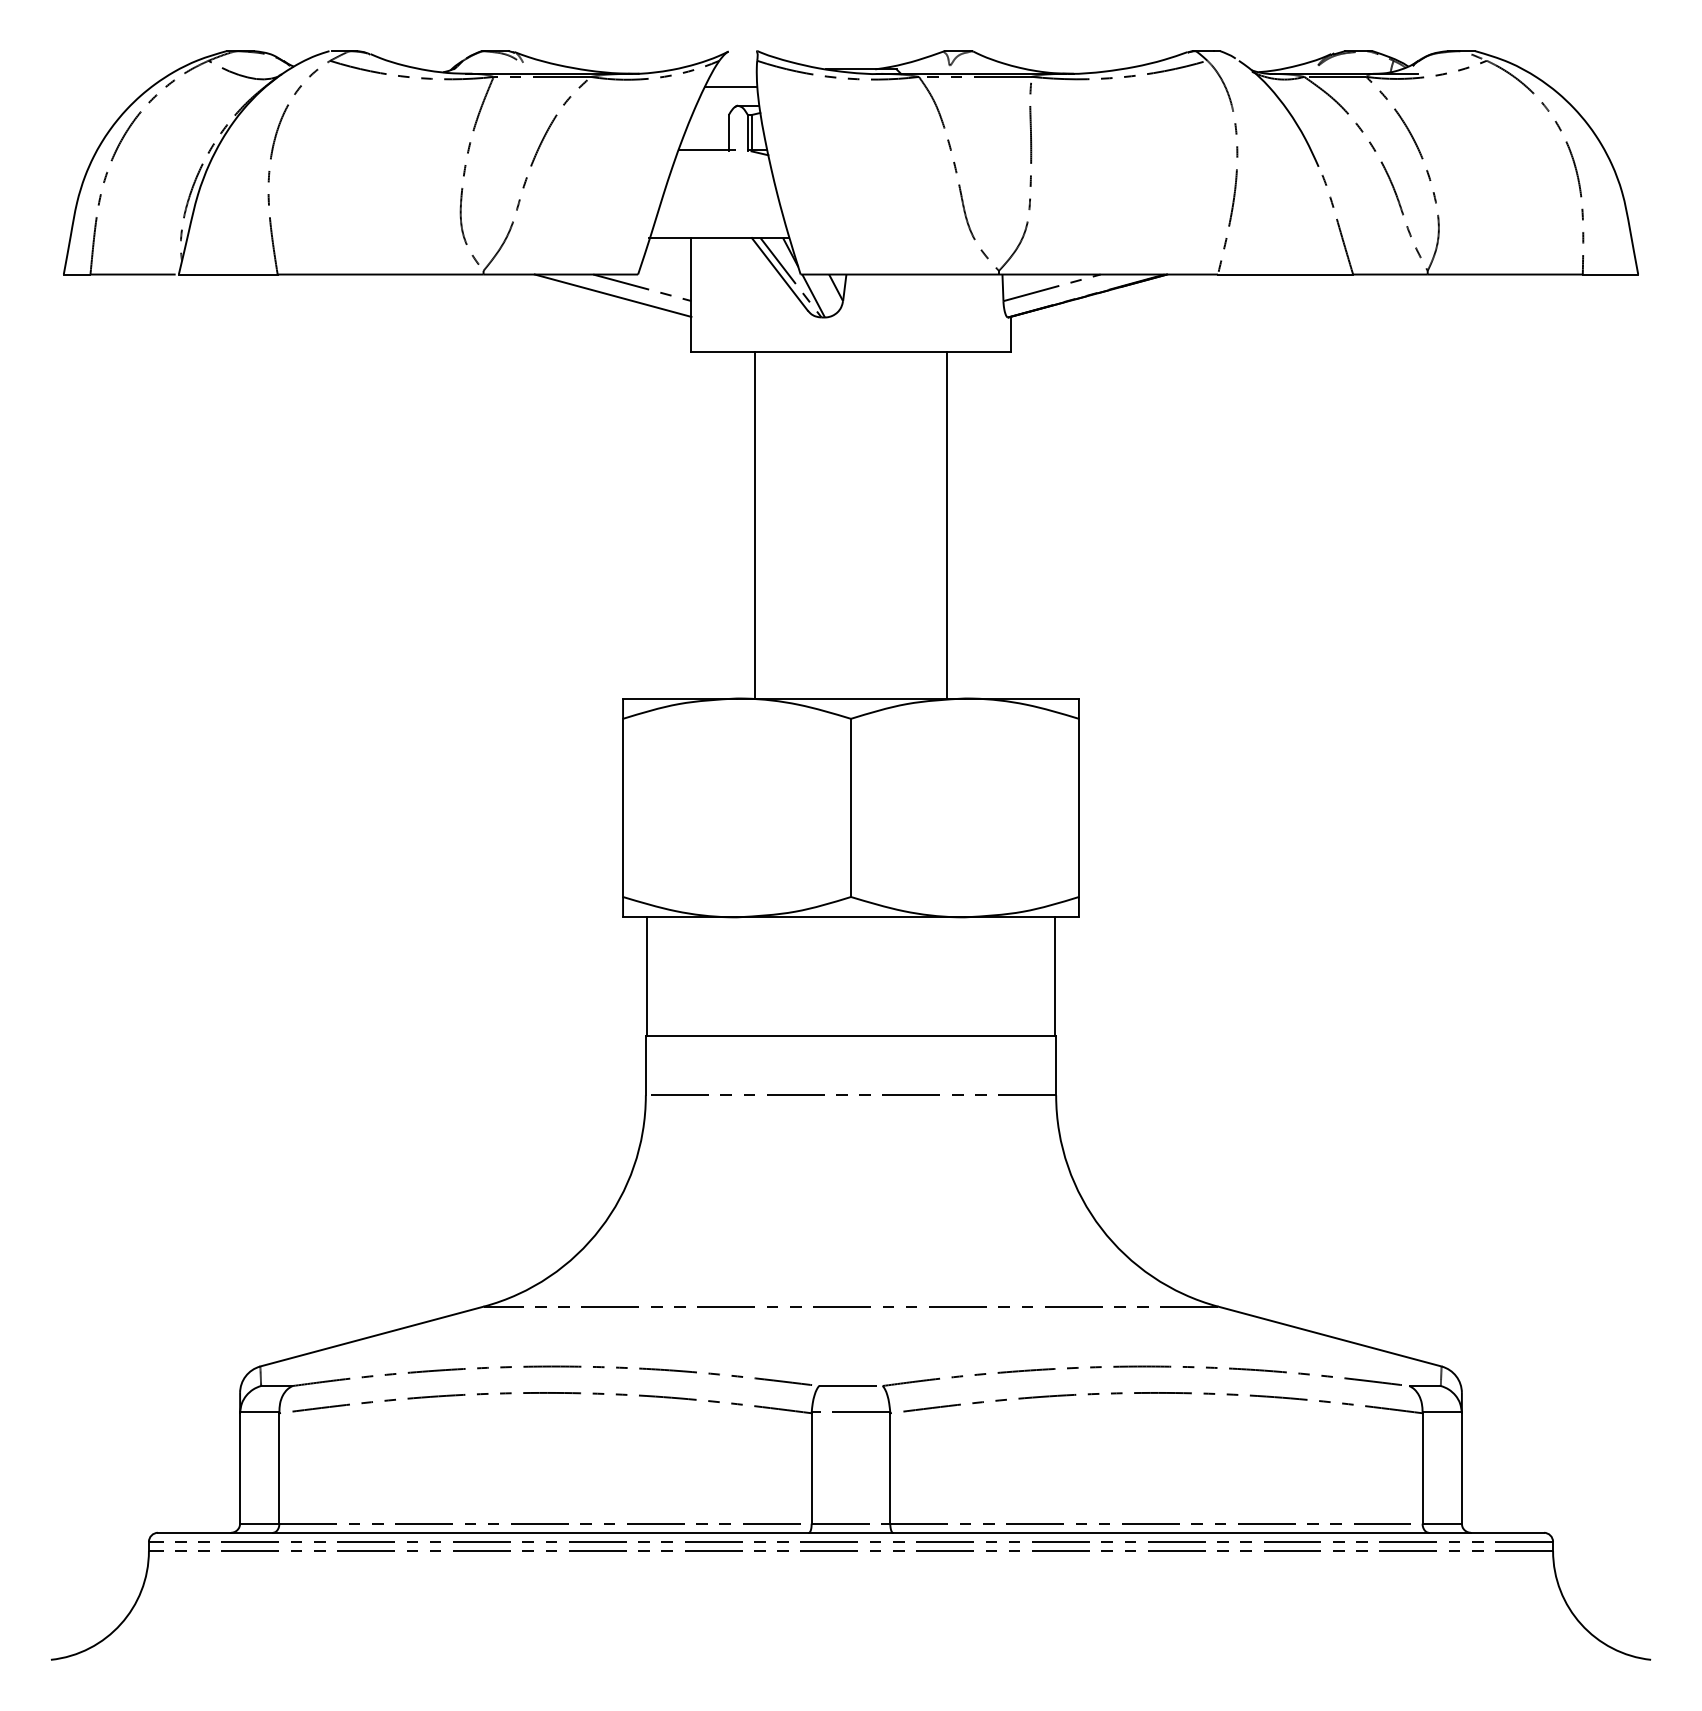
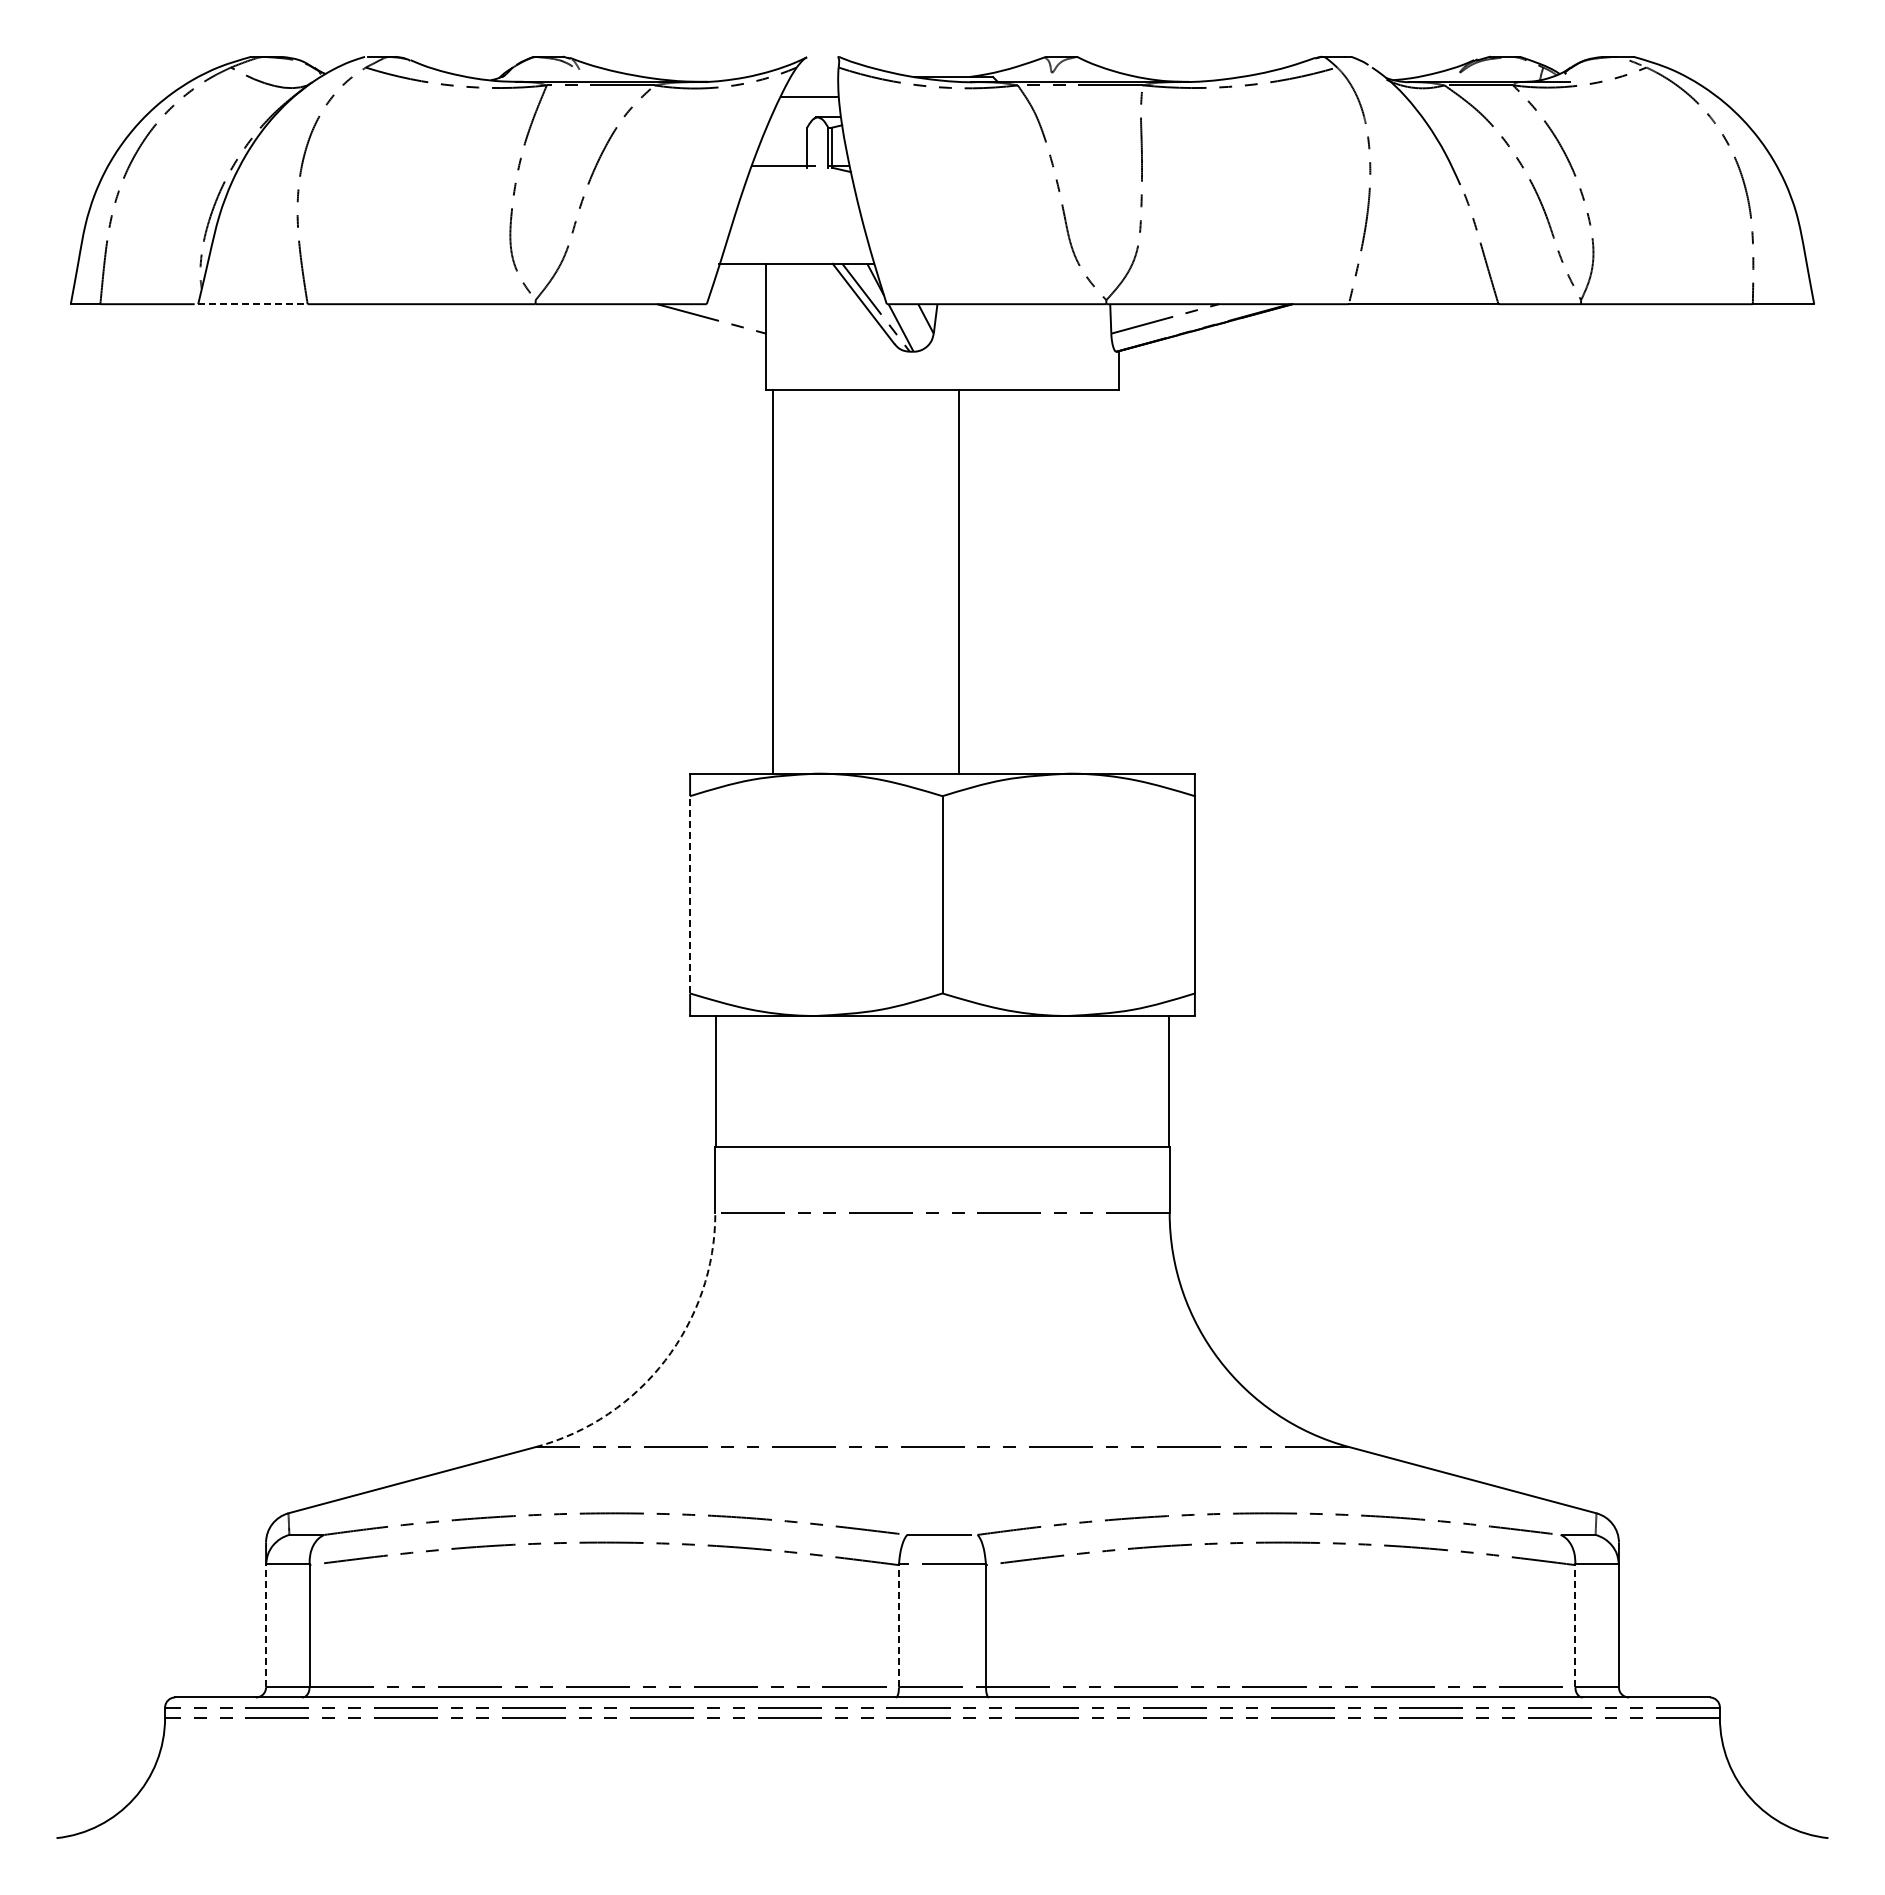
line: (228, 274) -> (253, 304), solid -> dashed
line: (612, 295) -> (678, 327), removed
line: (755, 524) -> (772, 581), moved
line: (946, 524) -> (958, 581), moved
line: (623, 807) -> (690, 894), solid -> dashed
arc: (600, 1228) -> (665, 1360), solid -> dashed
line: (240, 1467) -> (266, 1625), solid -> dashed
line: (811, 1467) -> (898, 1625), solid -> dashed
line: (1422, 1467) -> (1575, 1625), solid -> dashed

